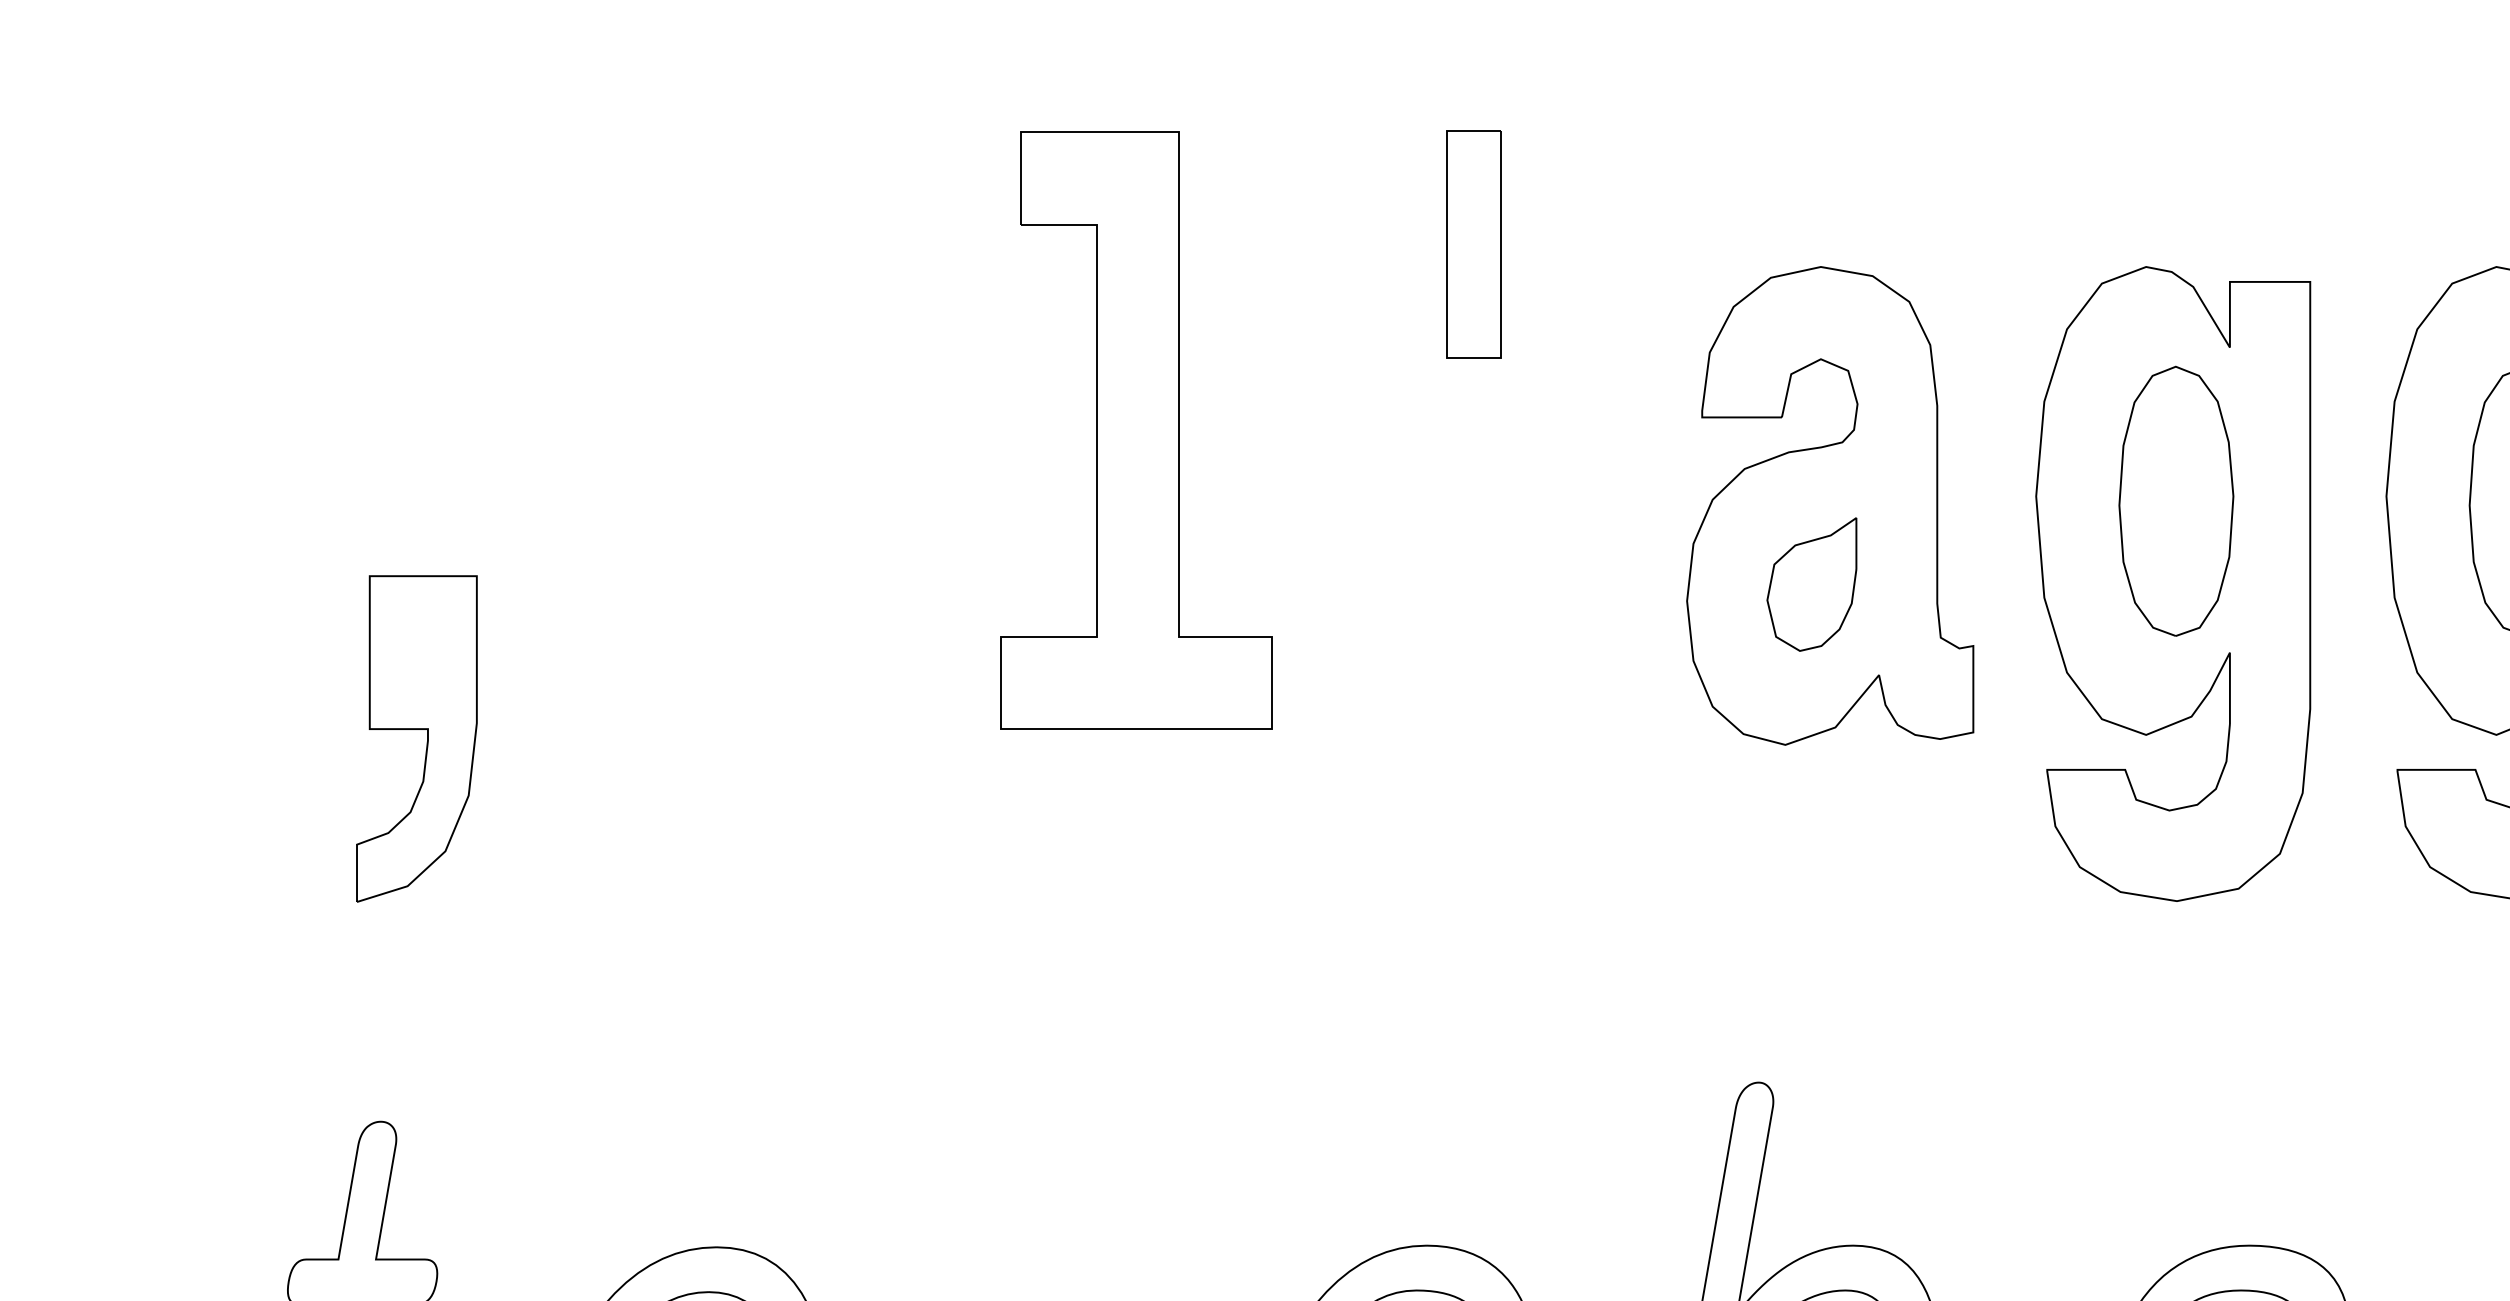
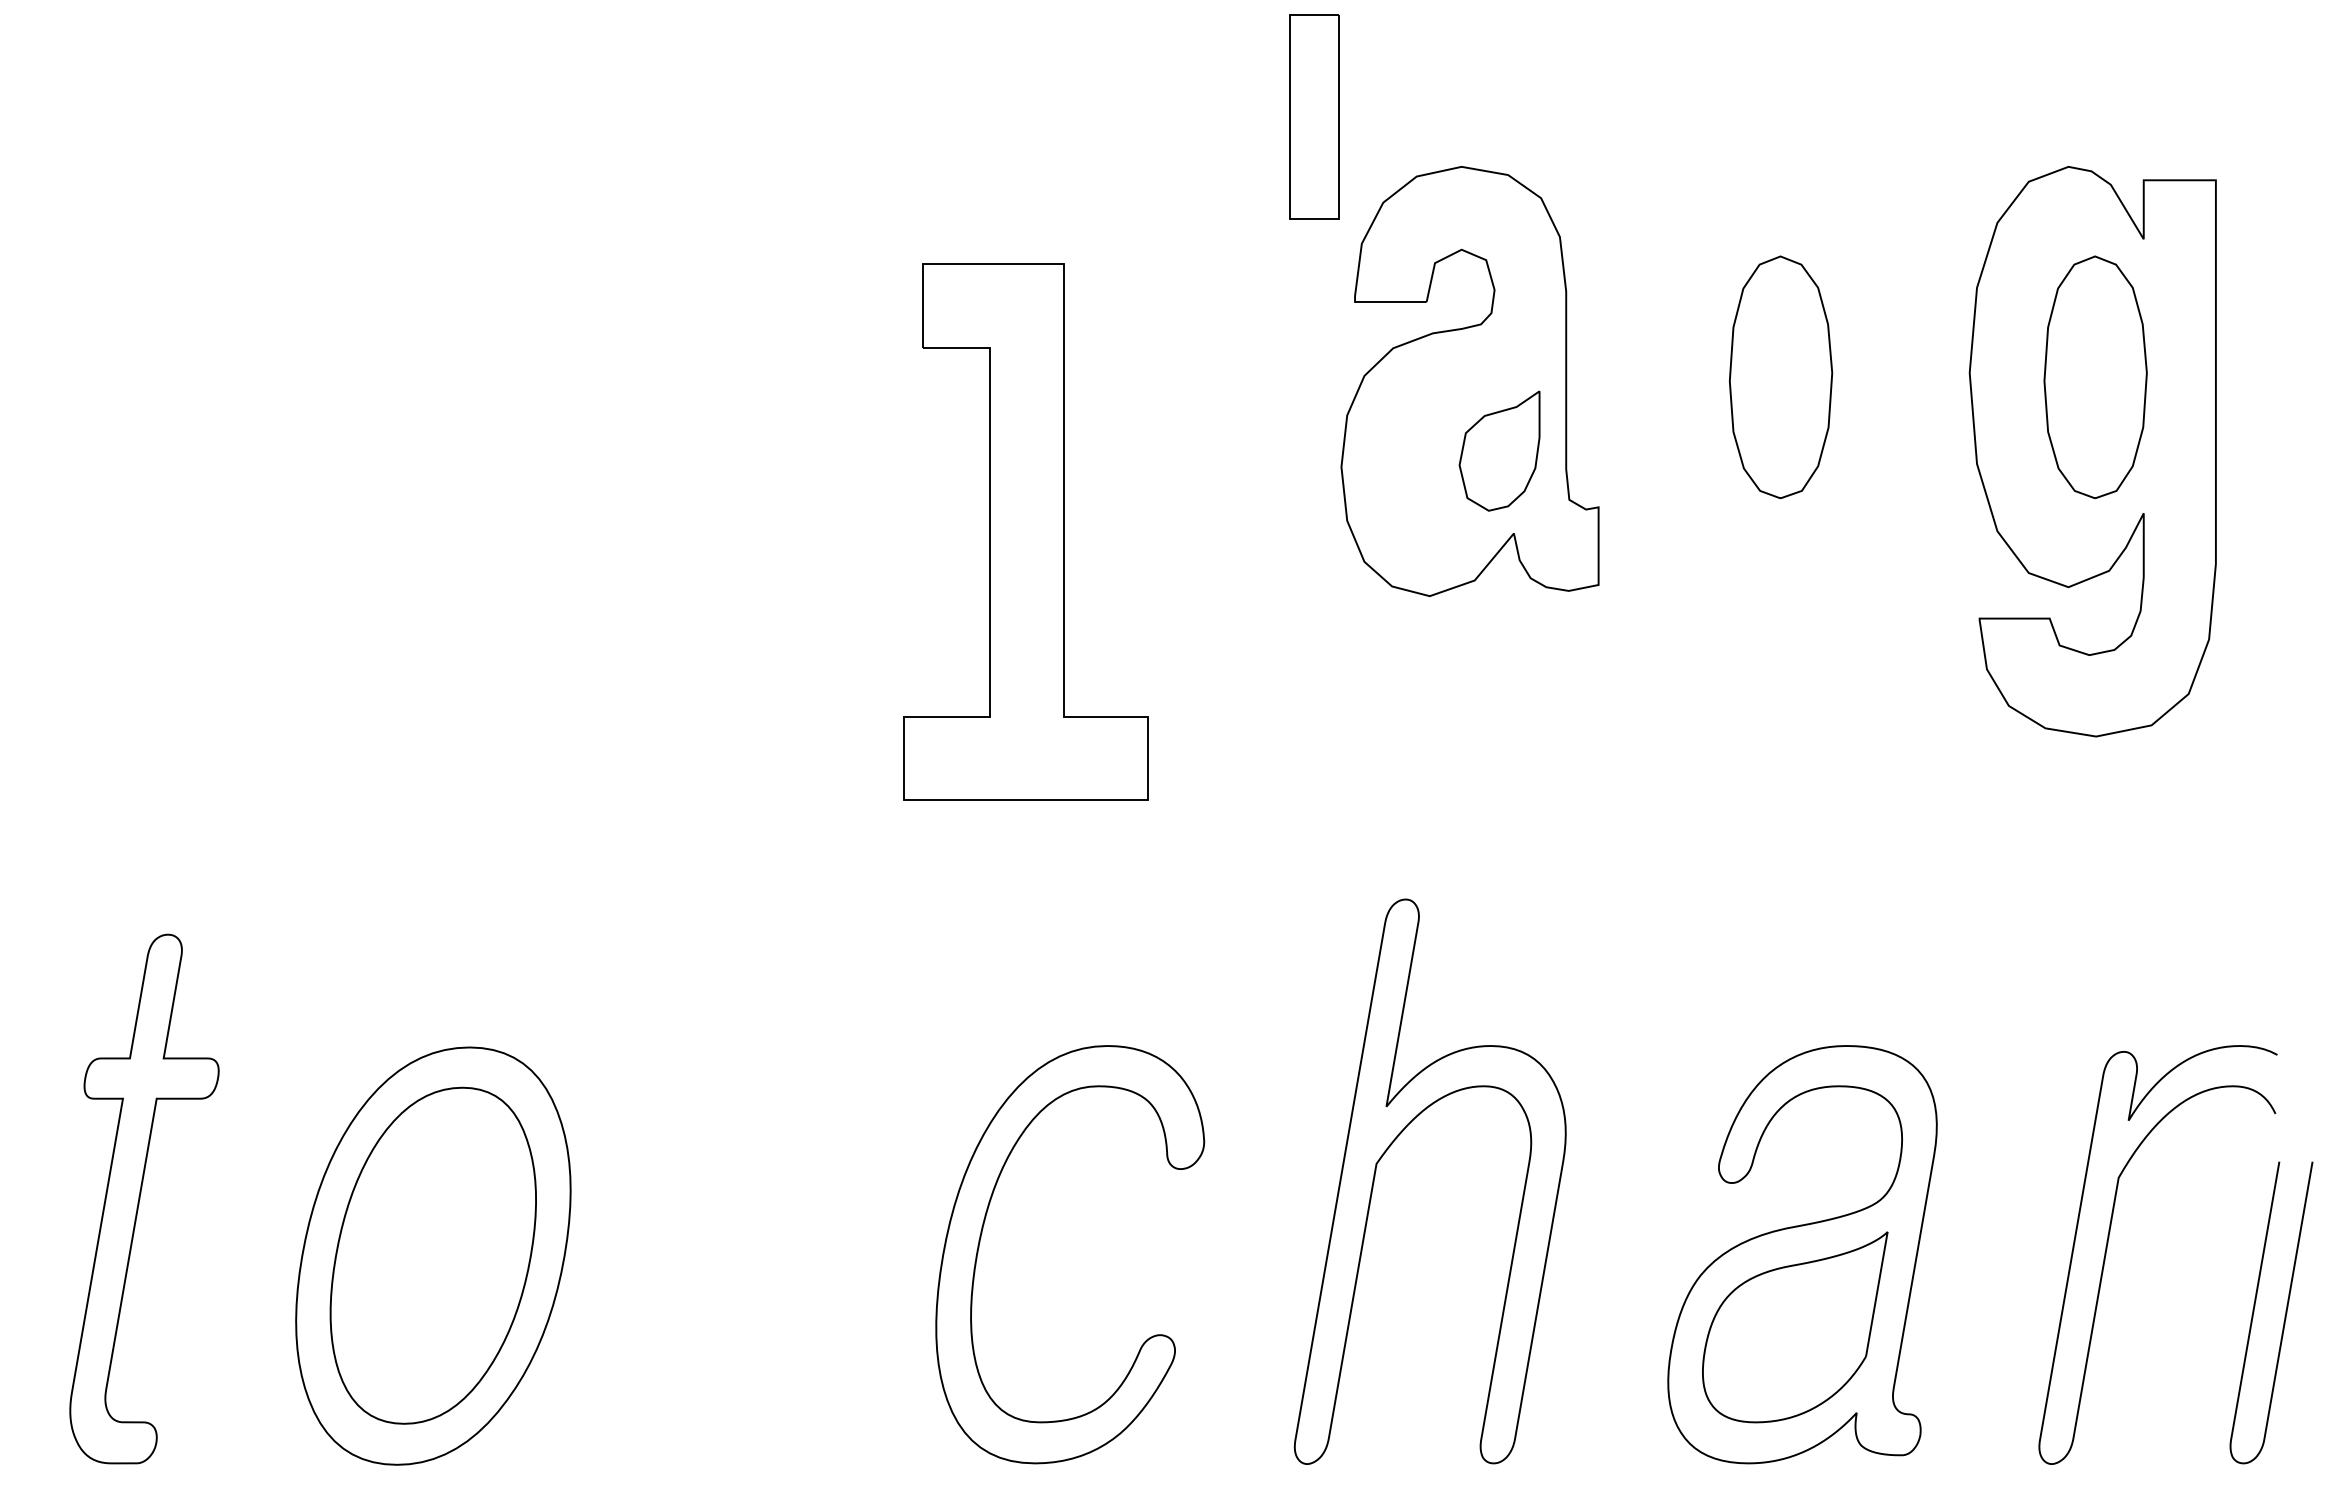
part: (1474, 244) -> (1314, 116), moved
part: (1136, 430) -> (1025, 531), moved
part: (1811, 583) -> (1499, 450), moved
part: (2173, 583) -> (1778, 451), removed
part: (416, 729) -> (200, 582), removed

